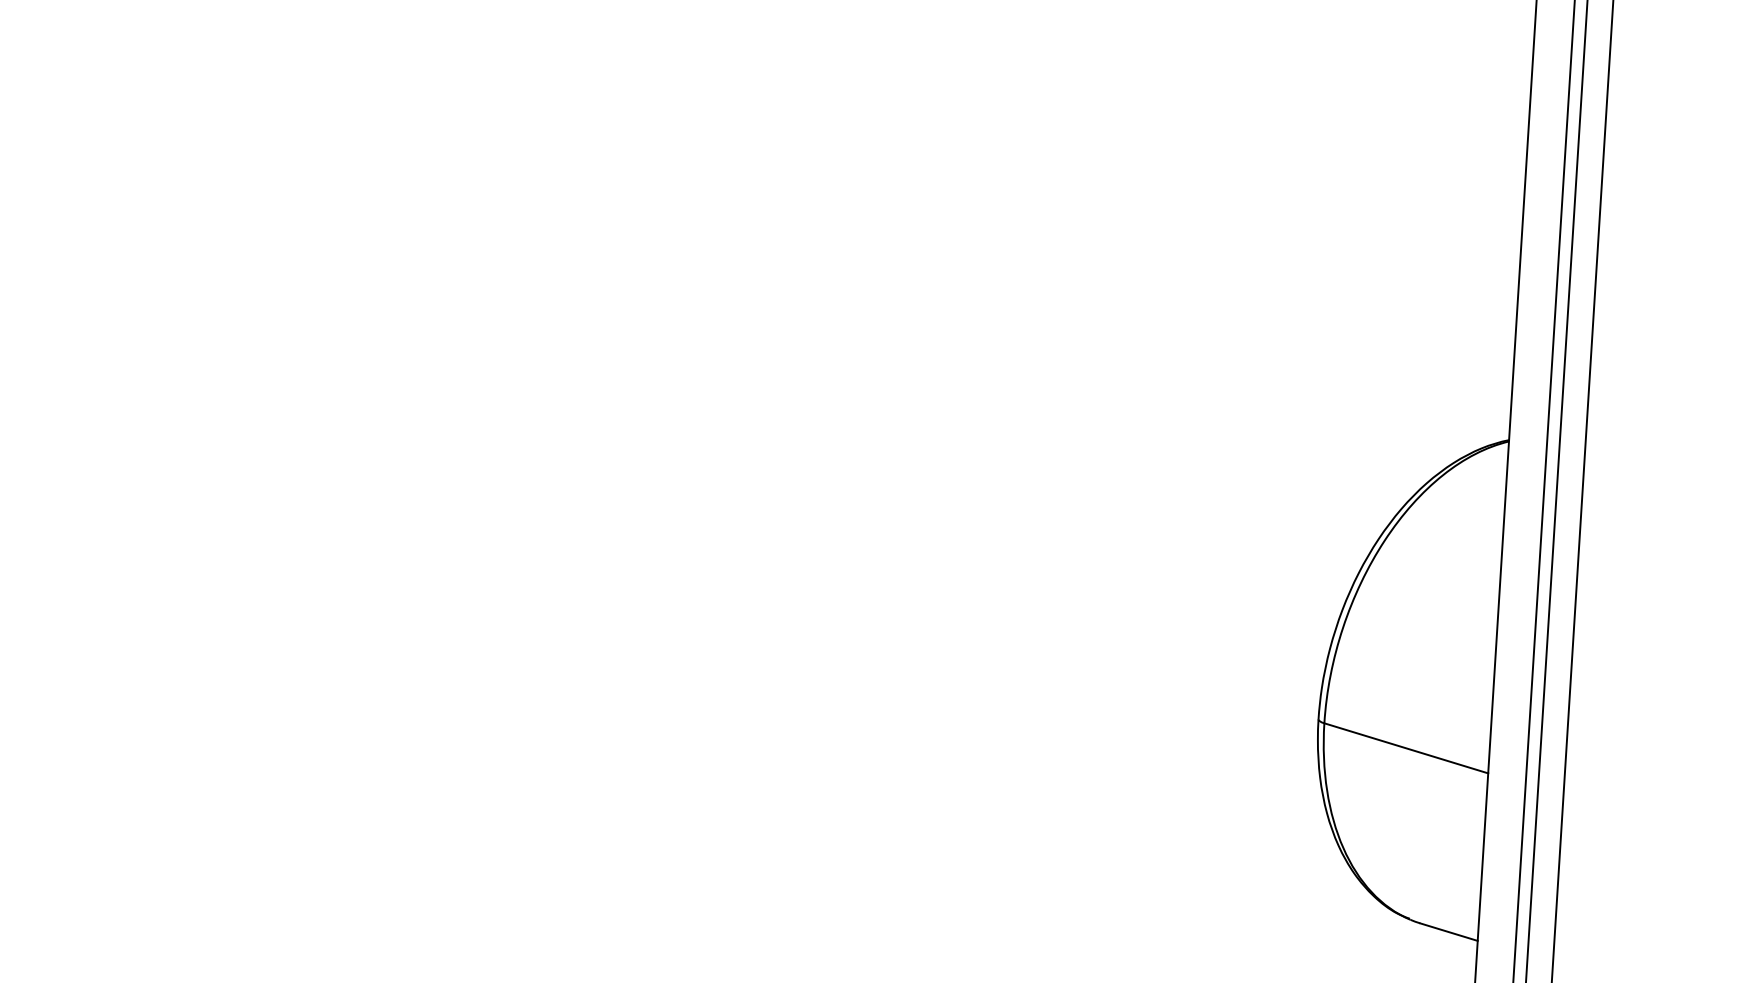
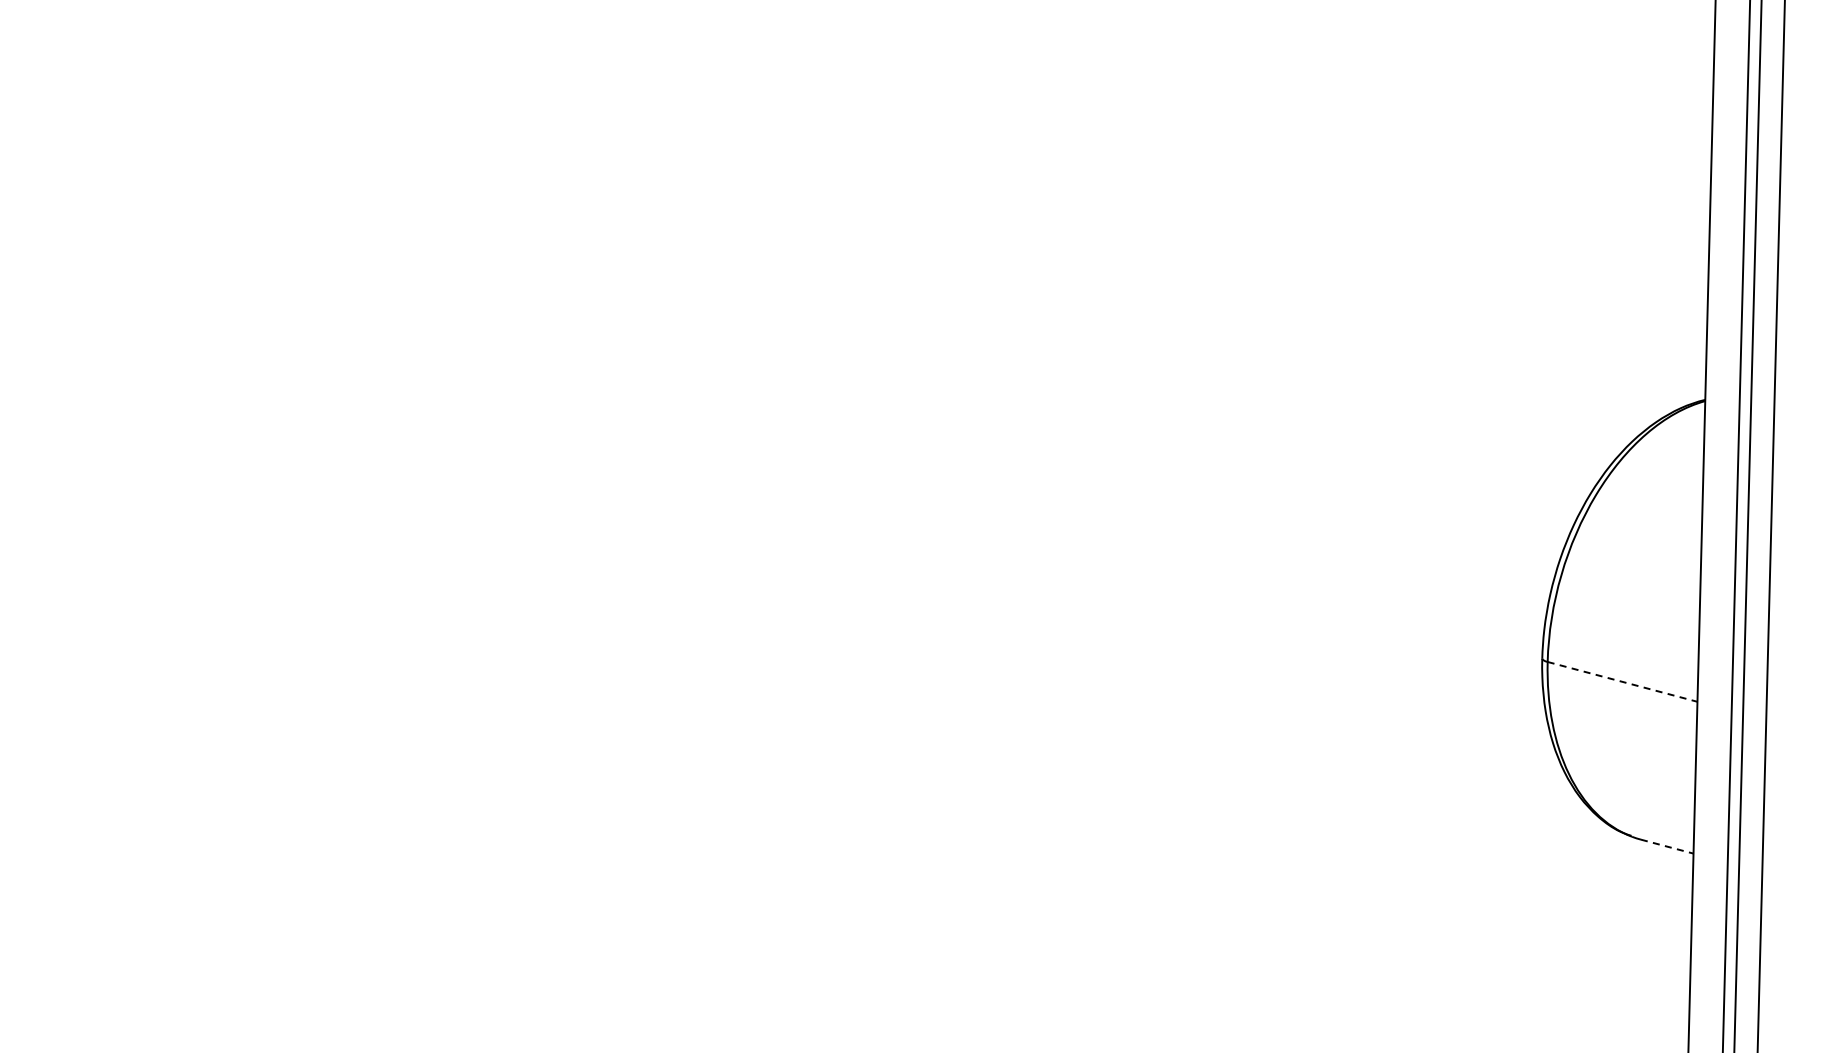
line: (1406, 747) -> (1622, 681), solid -> dashed
line: (1449, 931) -> (1667, 846), solid -> dashed

